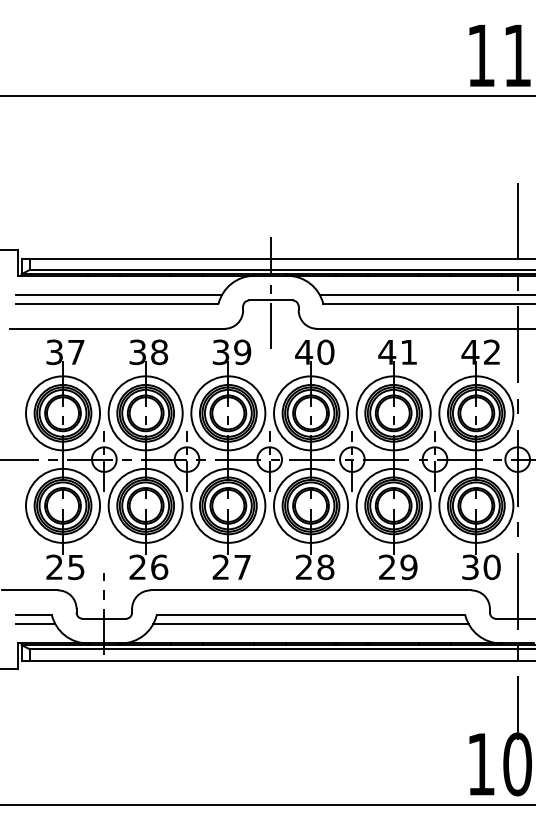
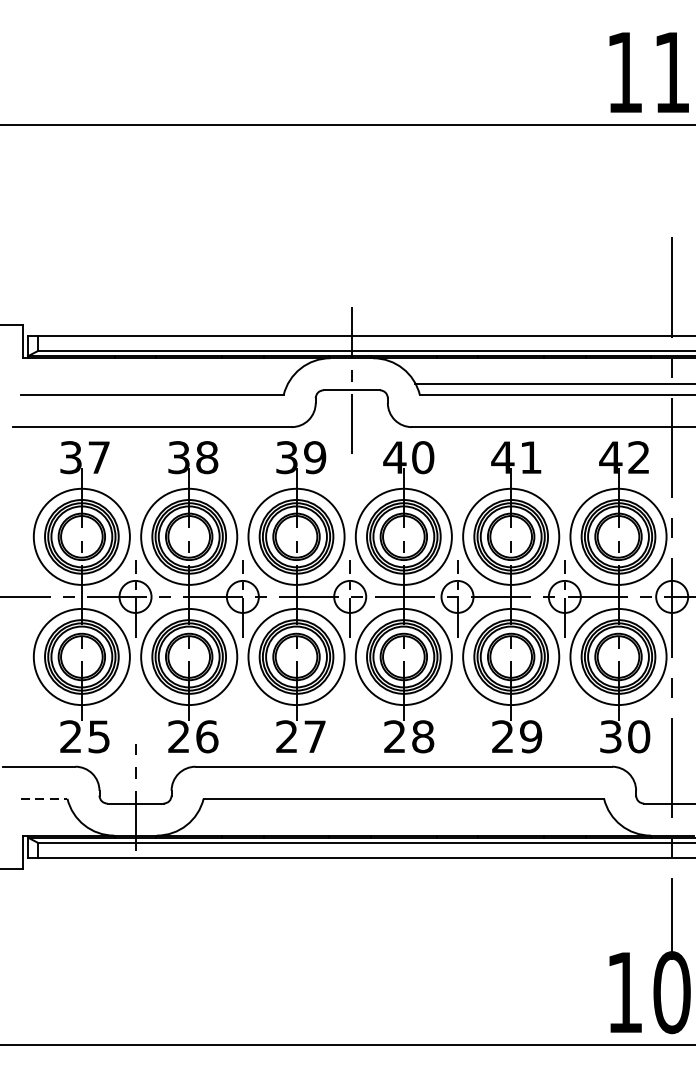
line: (118, 295) -> (153, 383), removed
line: (34, 615) -> (44, 799), solid -> dashed
line: (35, 624) -> (46, 810), removed
line: (310, 624) -> (403, 810), removed

